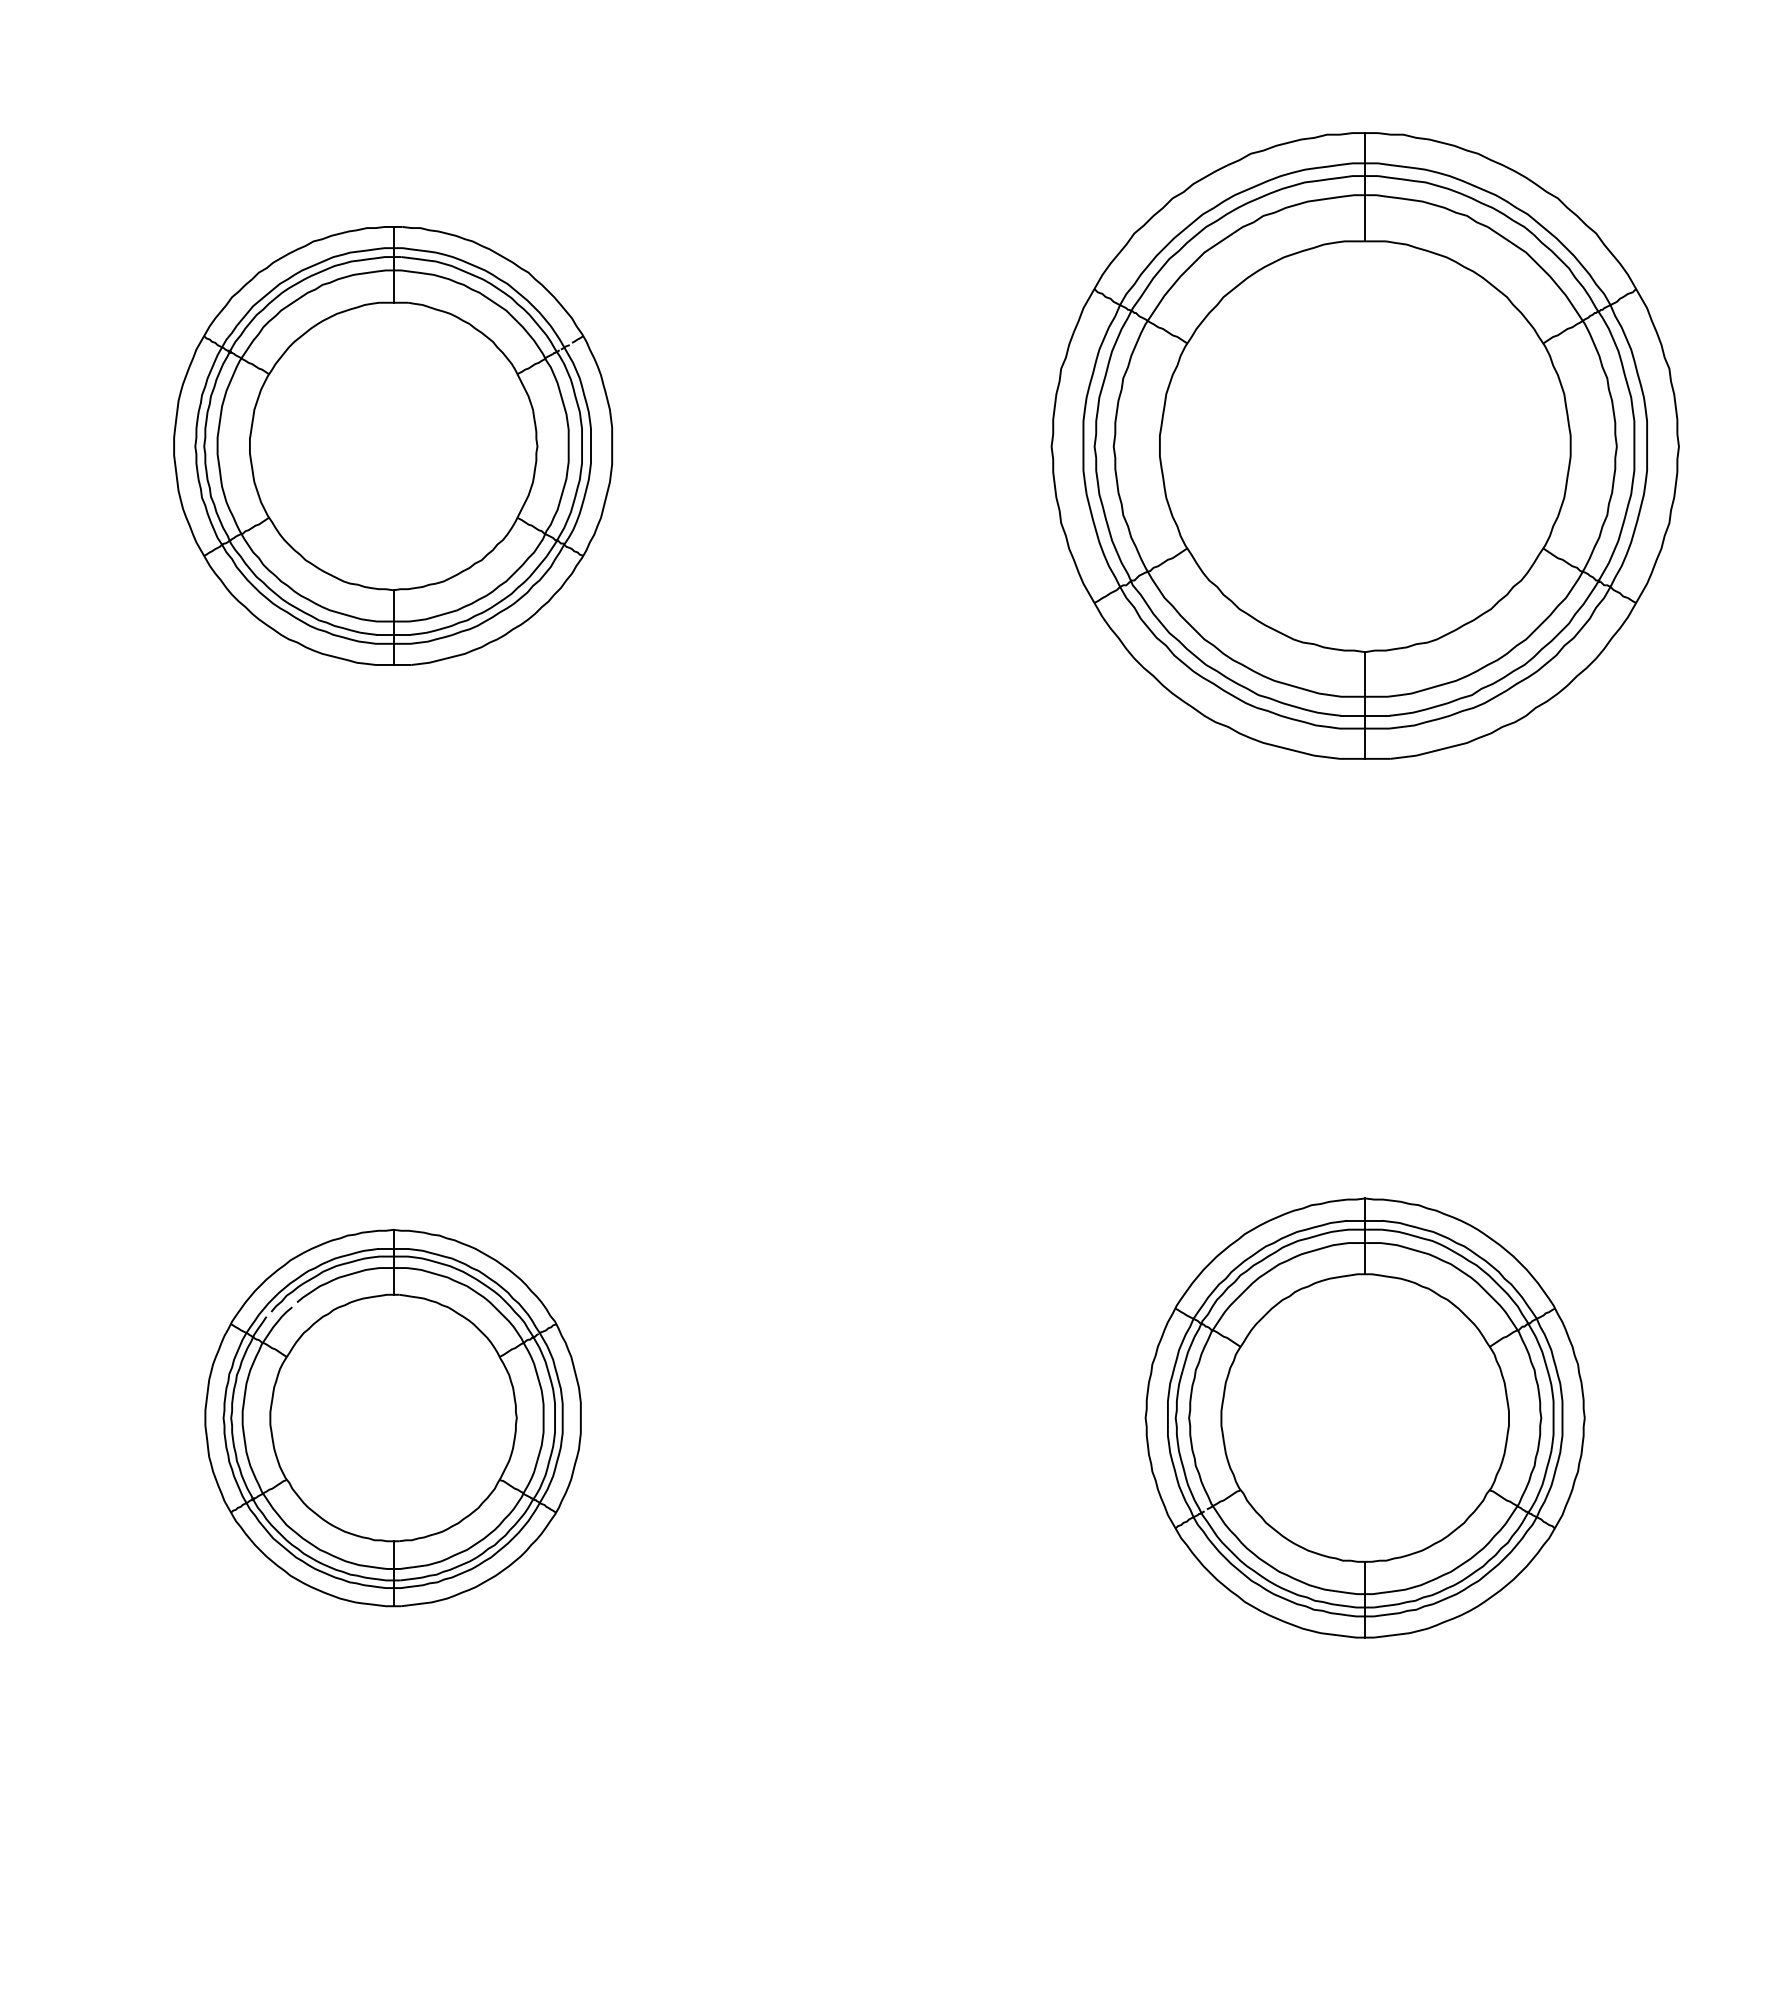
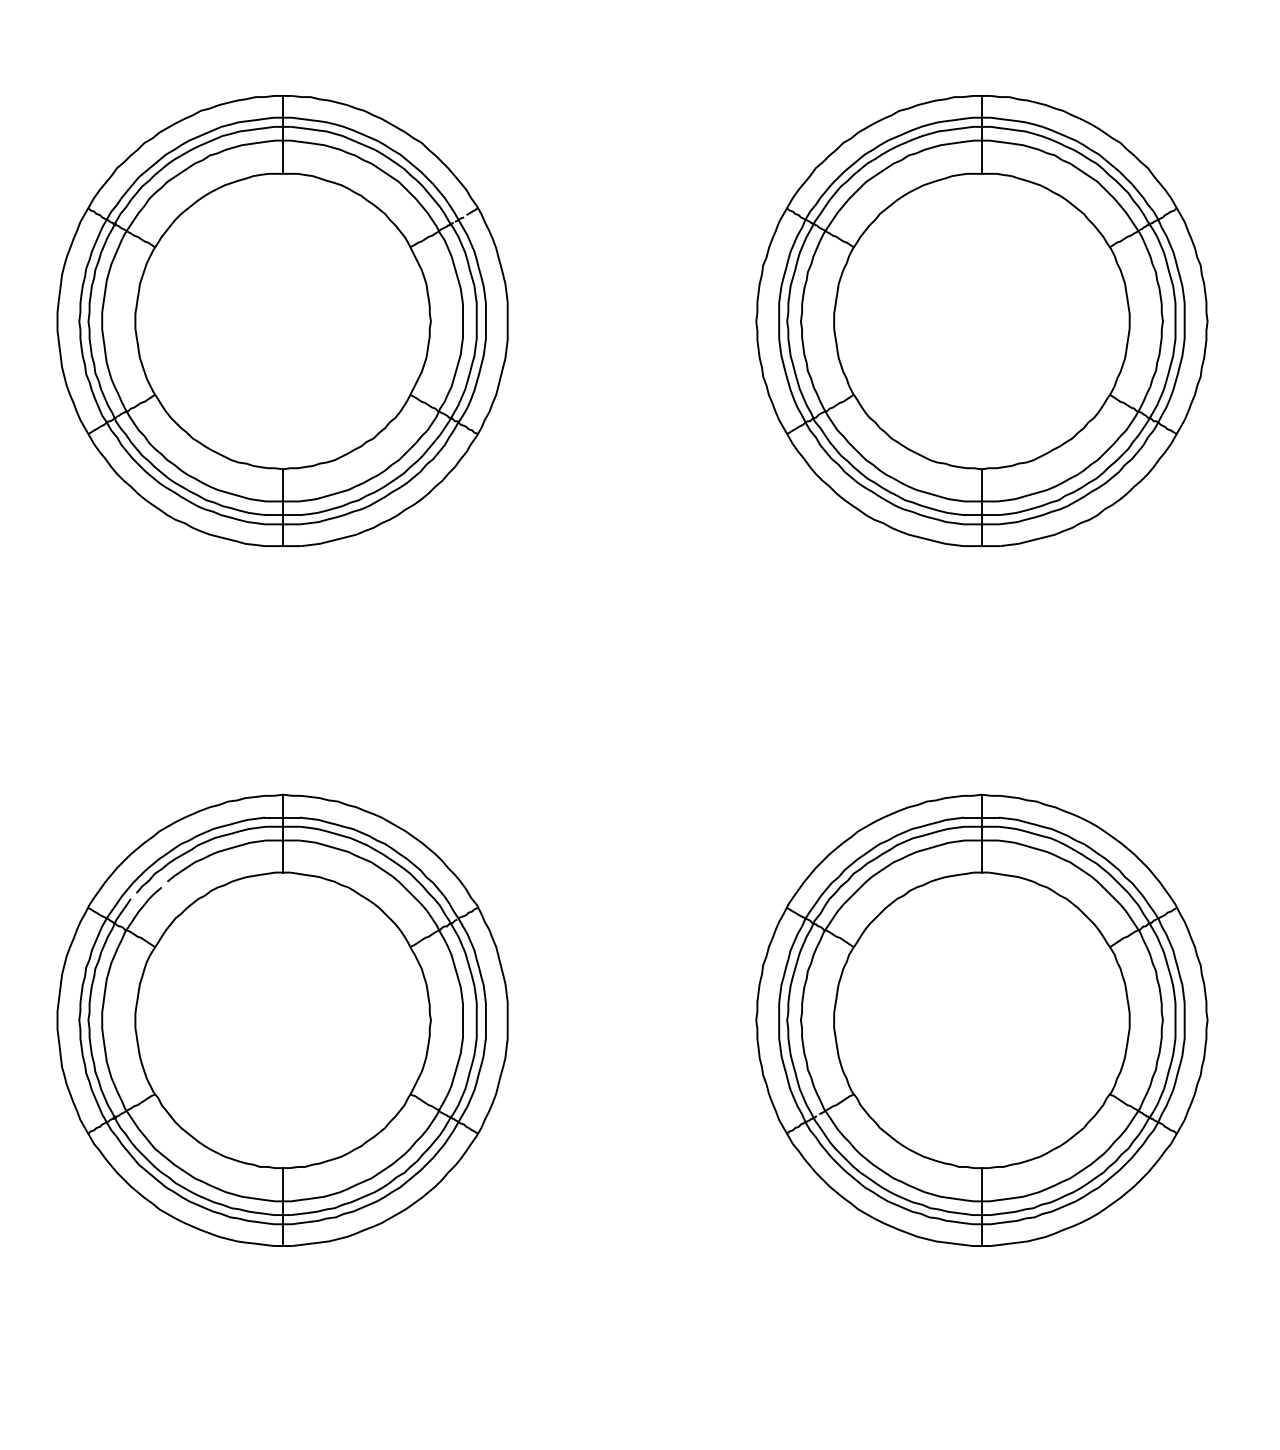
part: (392, 445) -> (282, 320), size x1.43
part: (392, 1417) -> (282, 1019), size x1.67
part: (1364, 1417) -> (981, 1019), size x1.43

